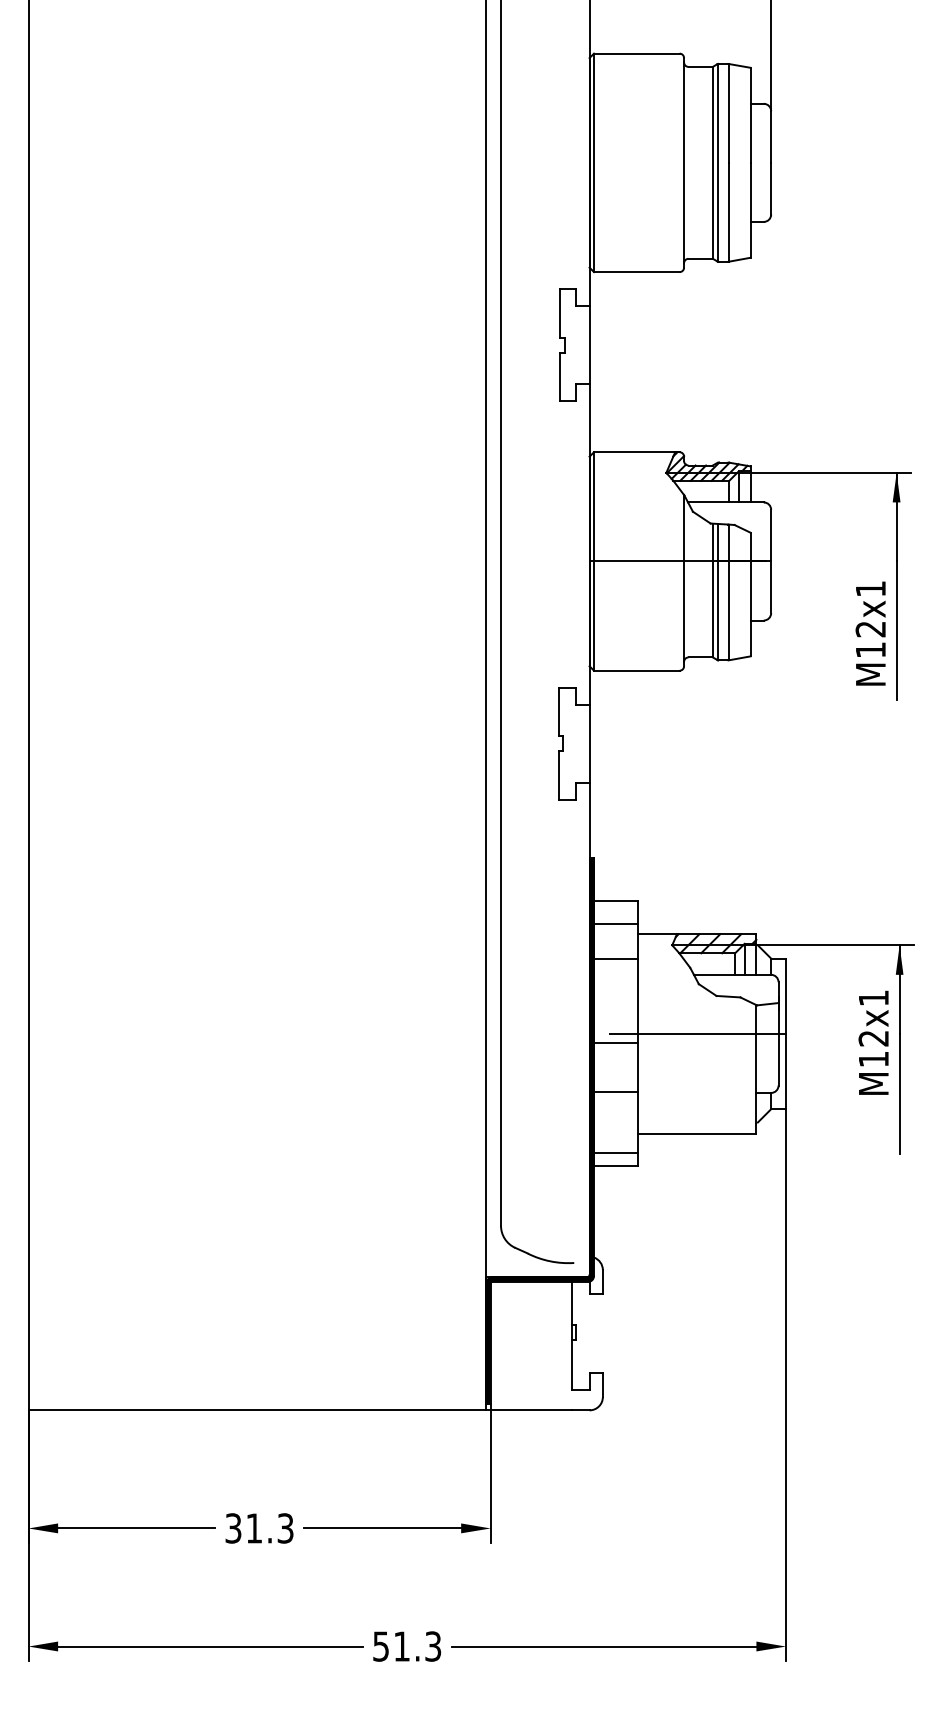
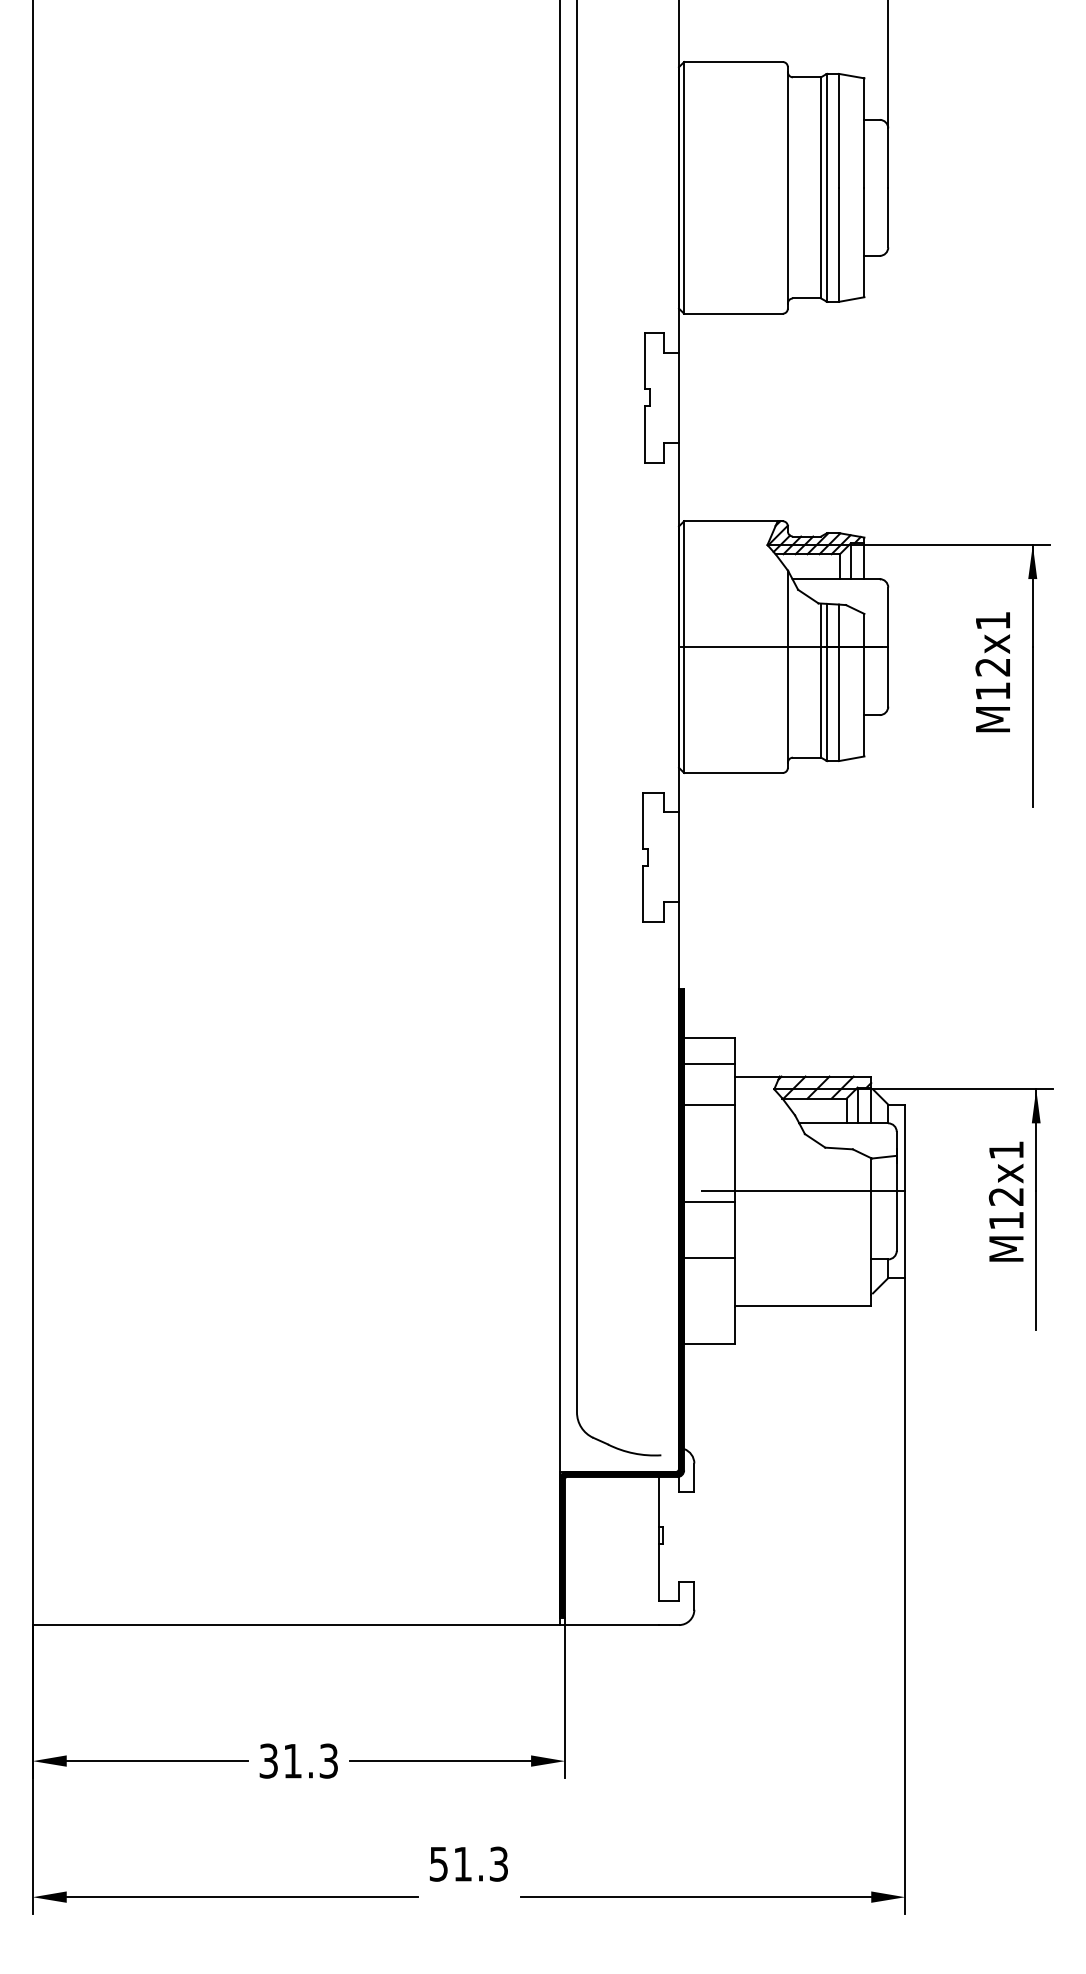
text: (870, 633) -> (992, 672), moved
line: (616, 1152) -> (709, 1328), removed
text: (406, 1645) -> (468, 1863), moved

